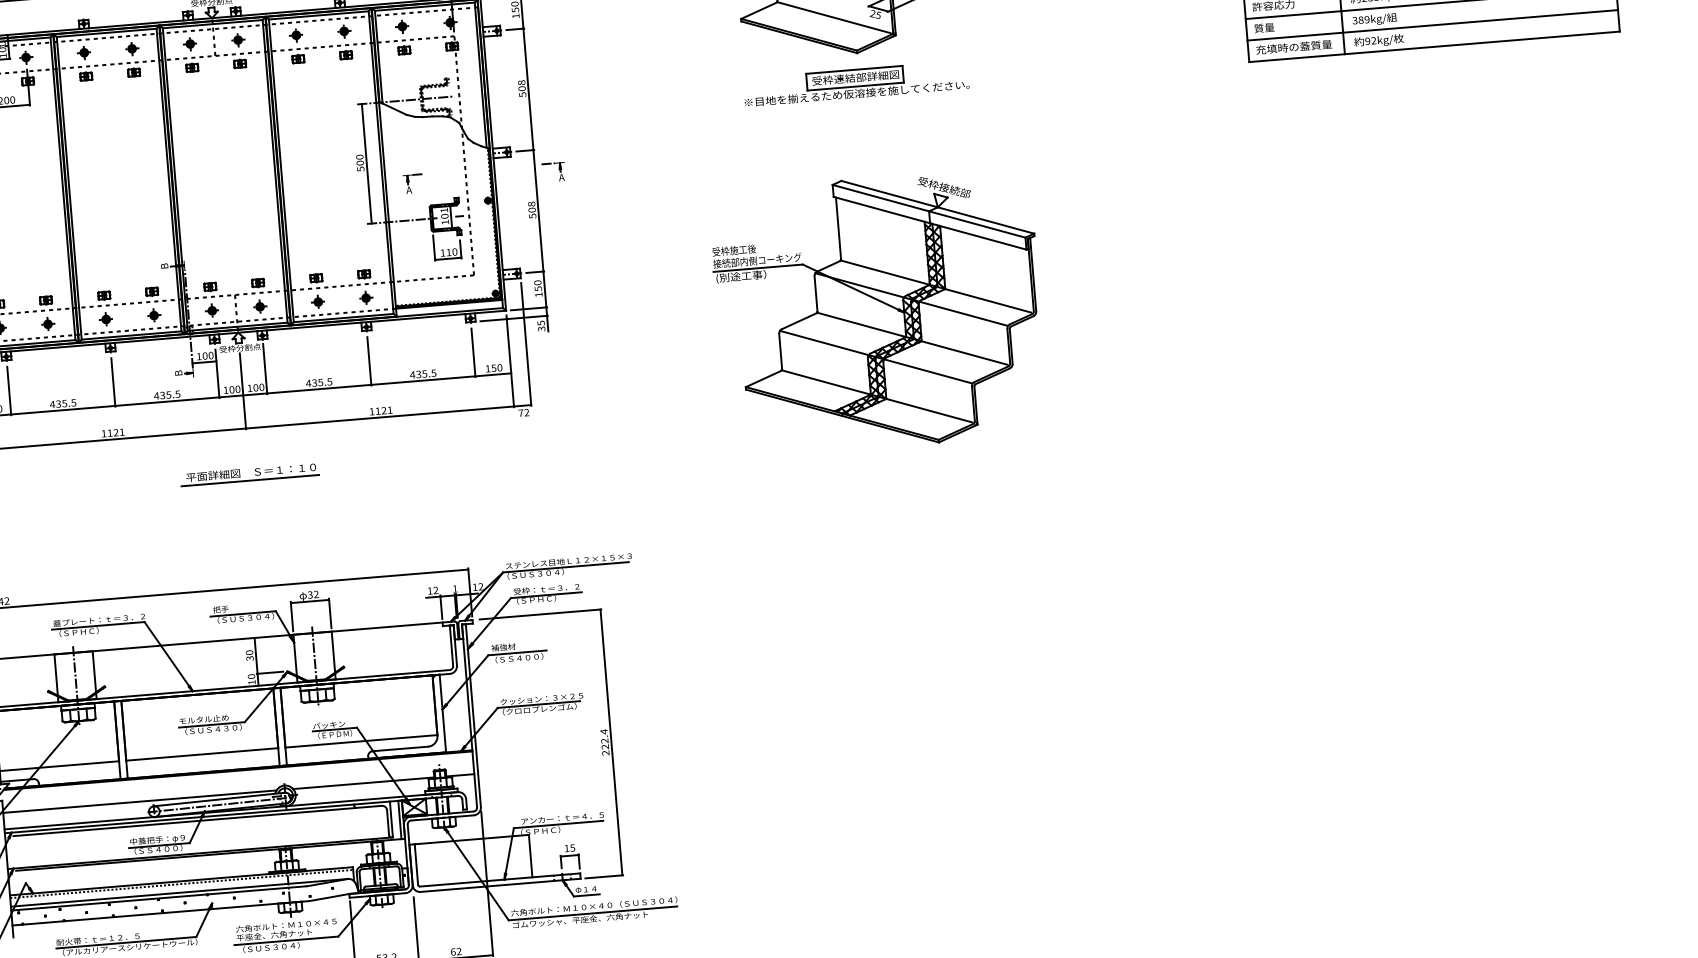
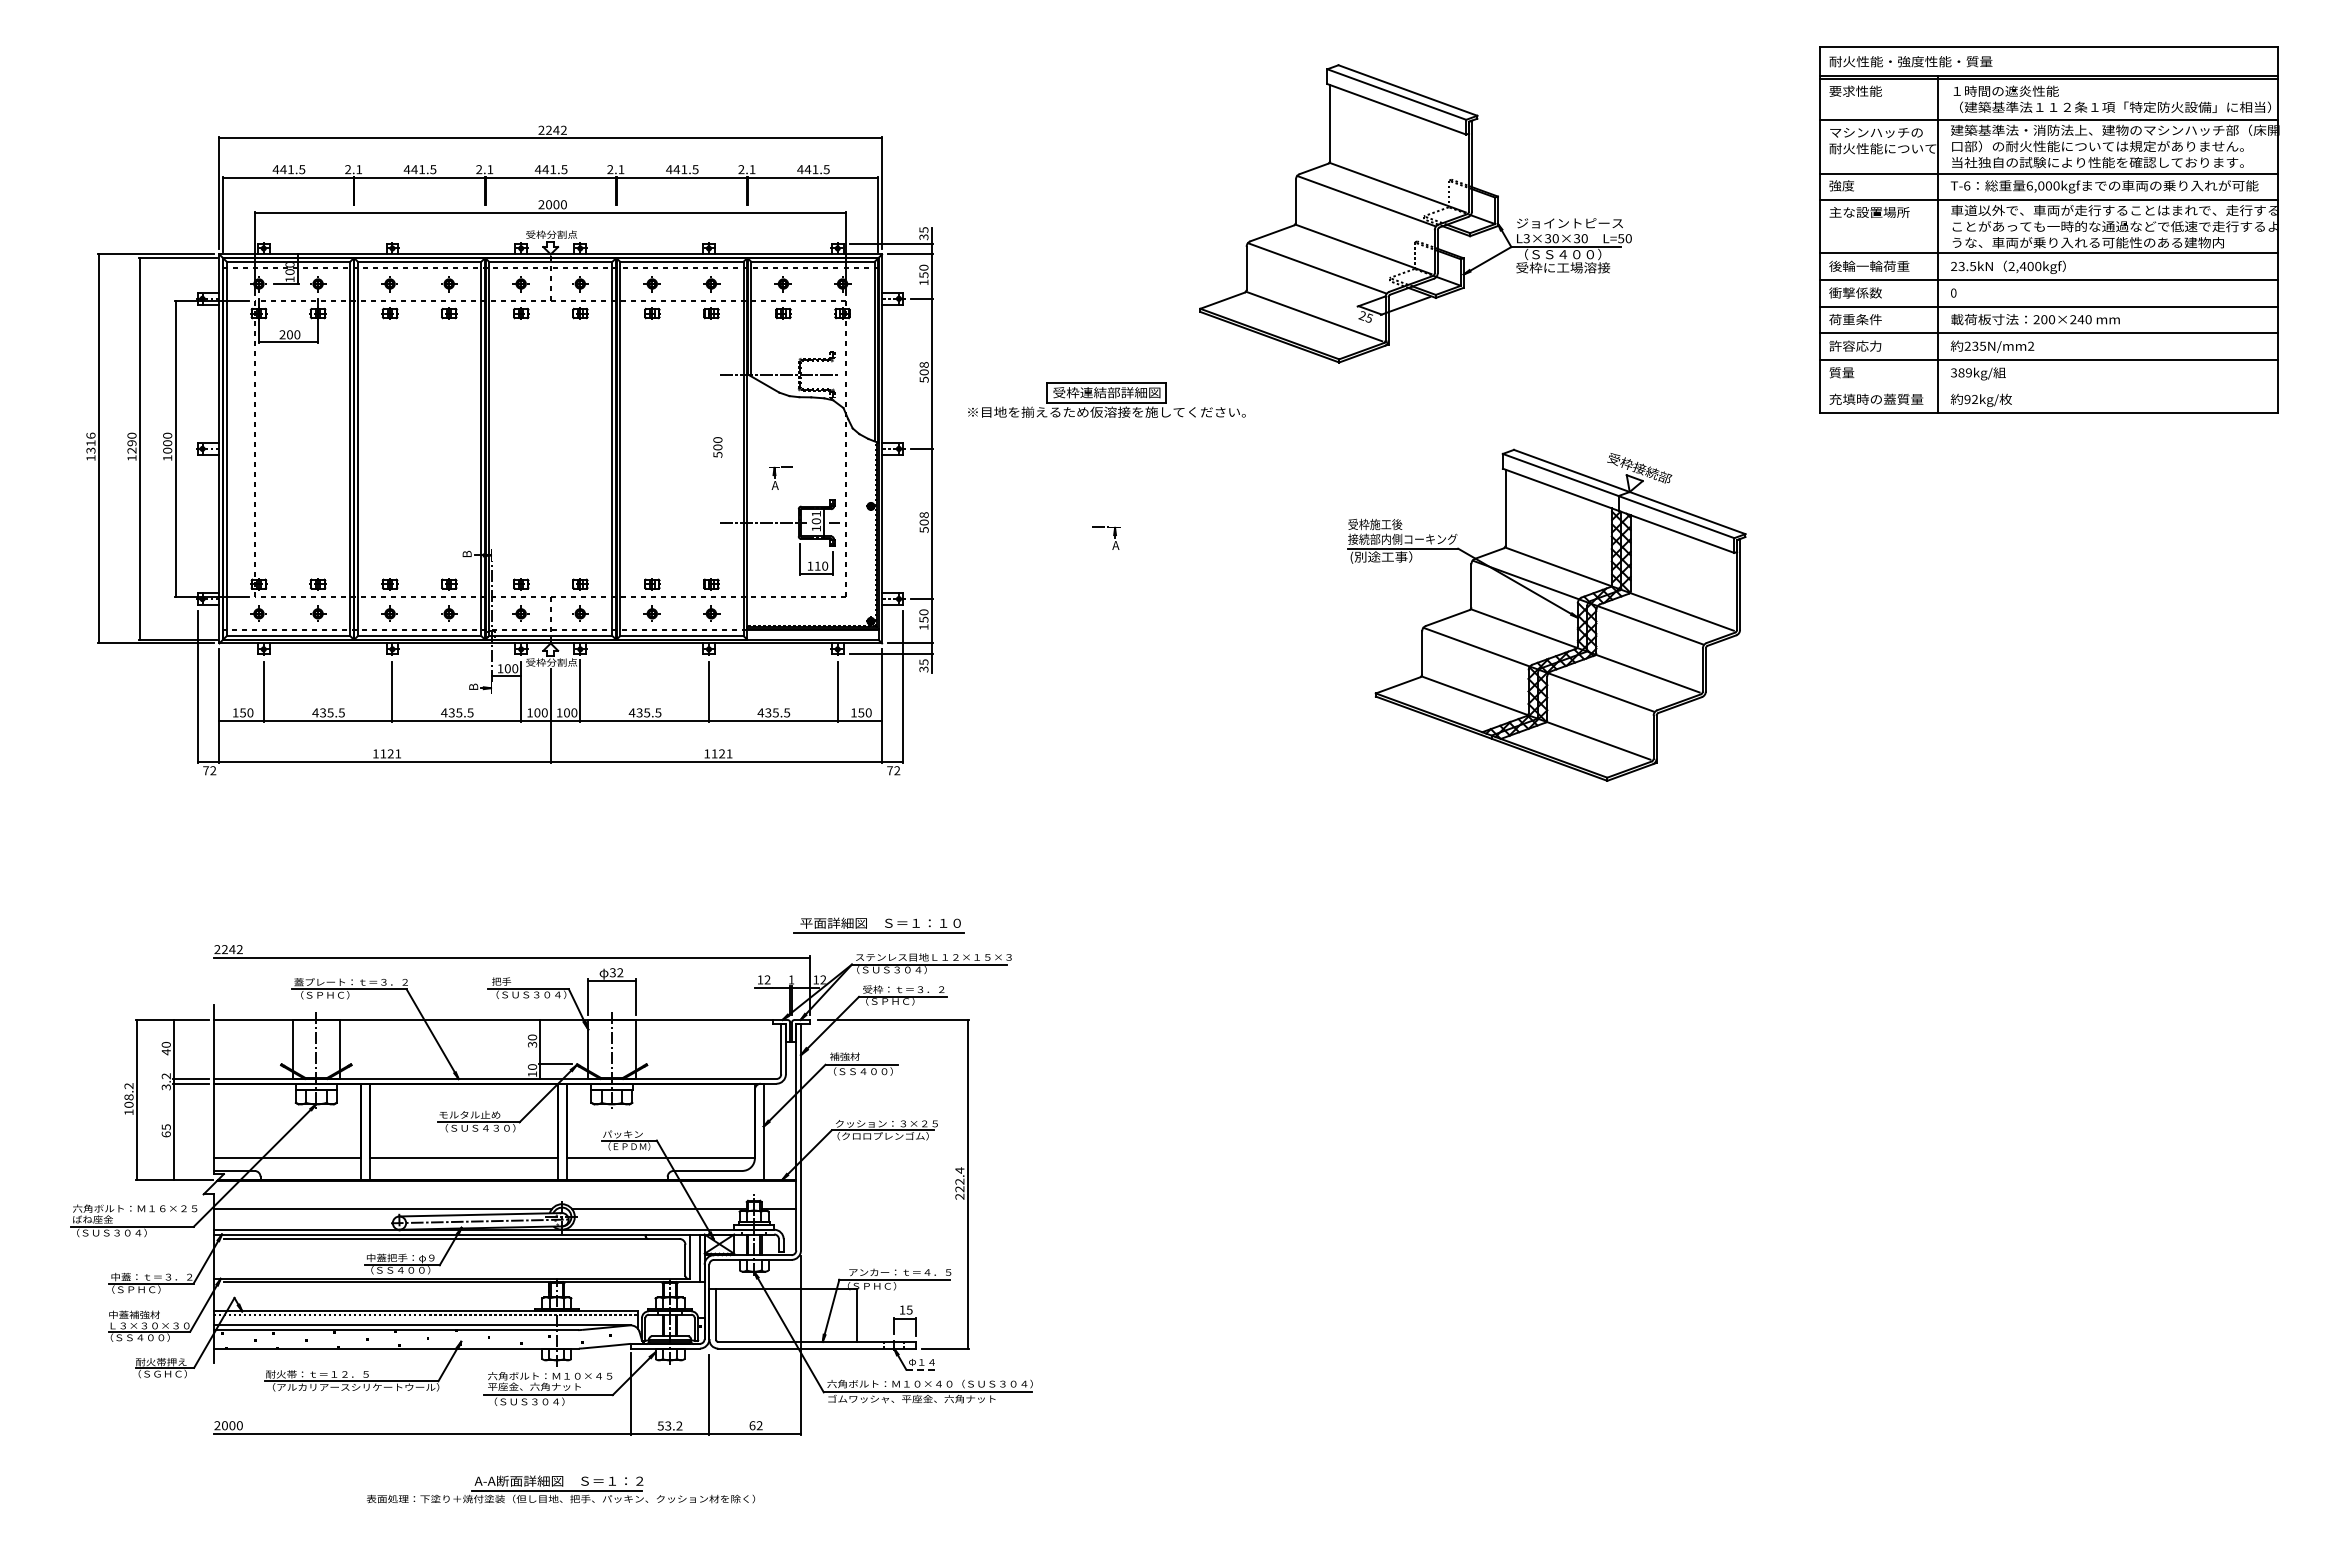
line: (1432, 25) -> (2048, 386), removed
part: (855, 83) -> (1106, 399), moved
line: (366, 163) -> (725, 448), removed
part: (559, 169) -> (1113, 535), moved
part: (878, 311) -> (1546, 614), moved
part: (250, 480) -> (878, 932), moved
line: (441, 606) -> (772, 1000), removed
line: (587, 895) -> (922, 1369), solid -> dashed

